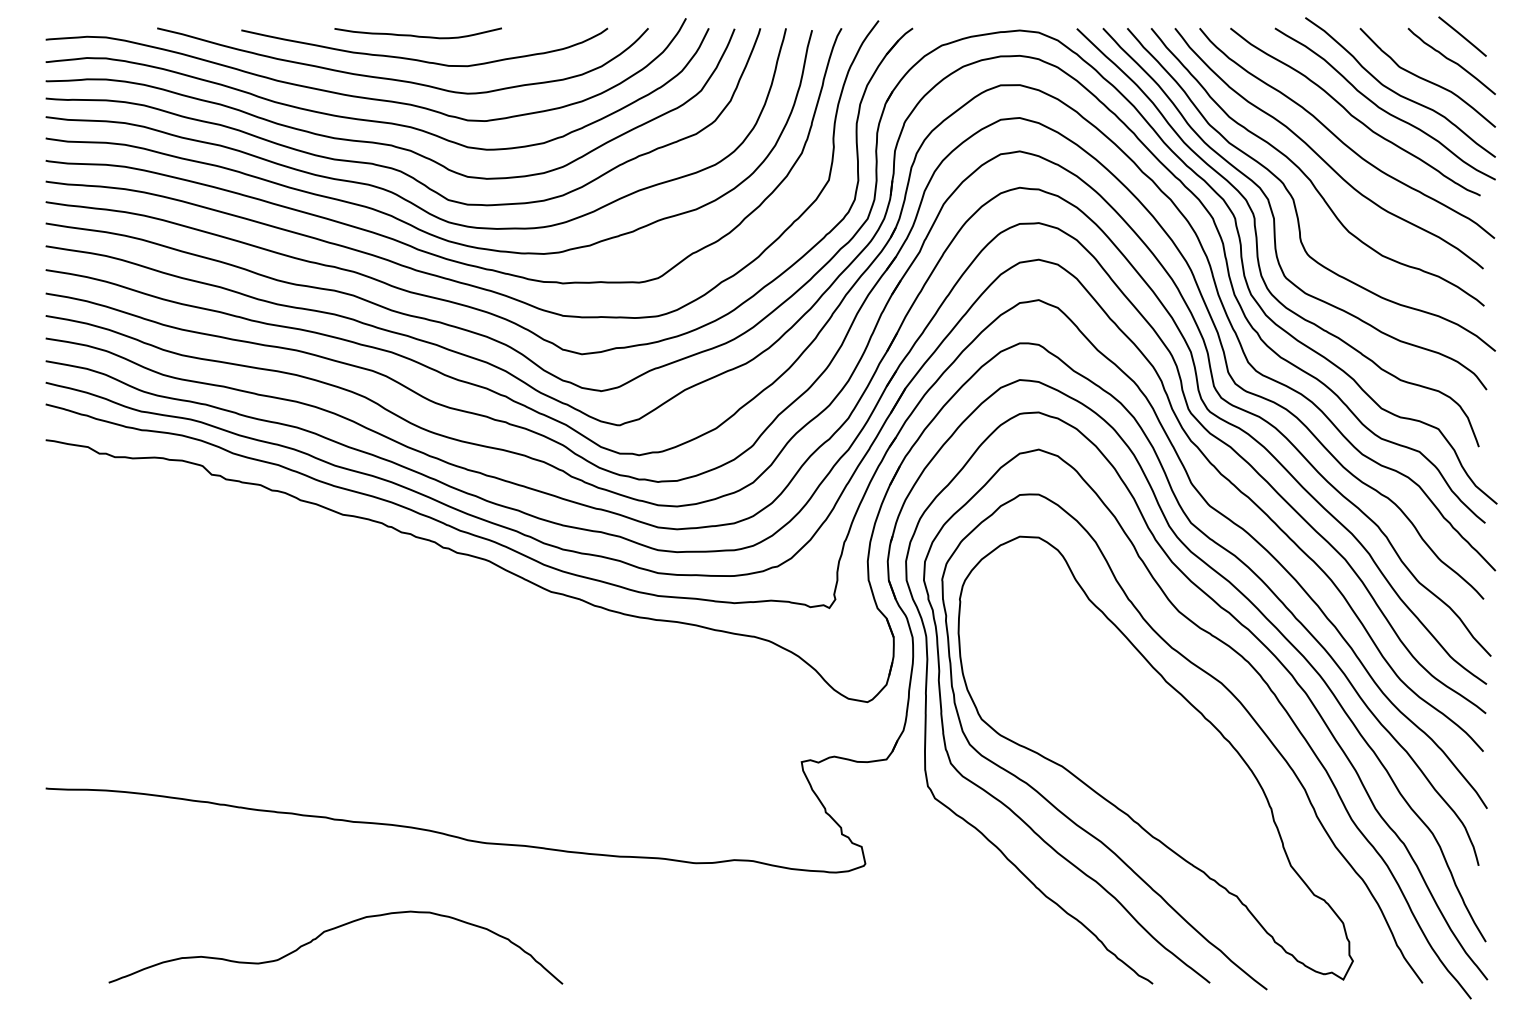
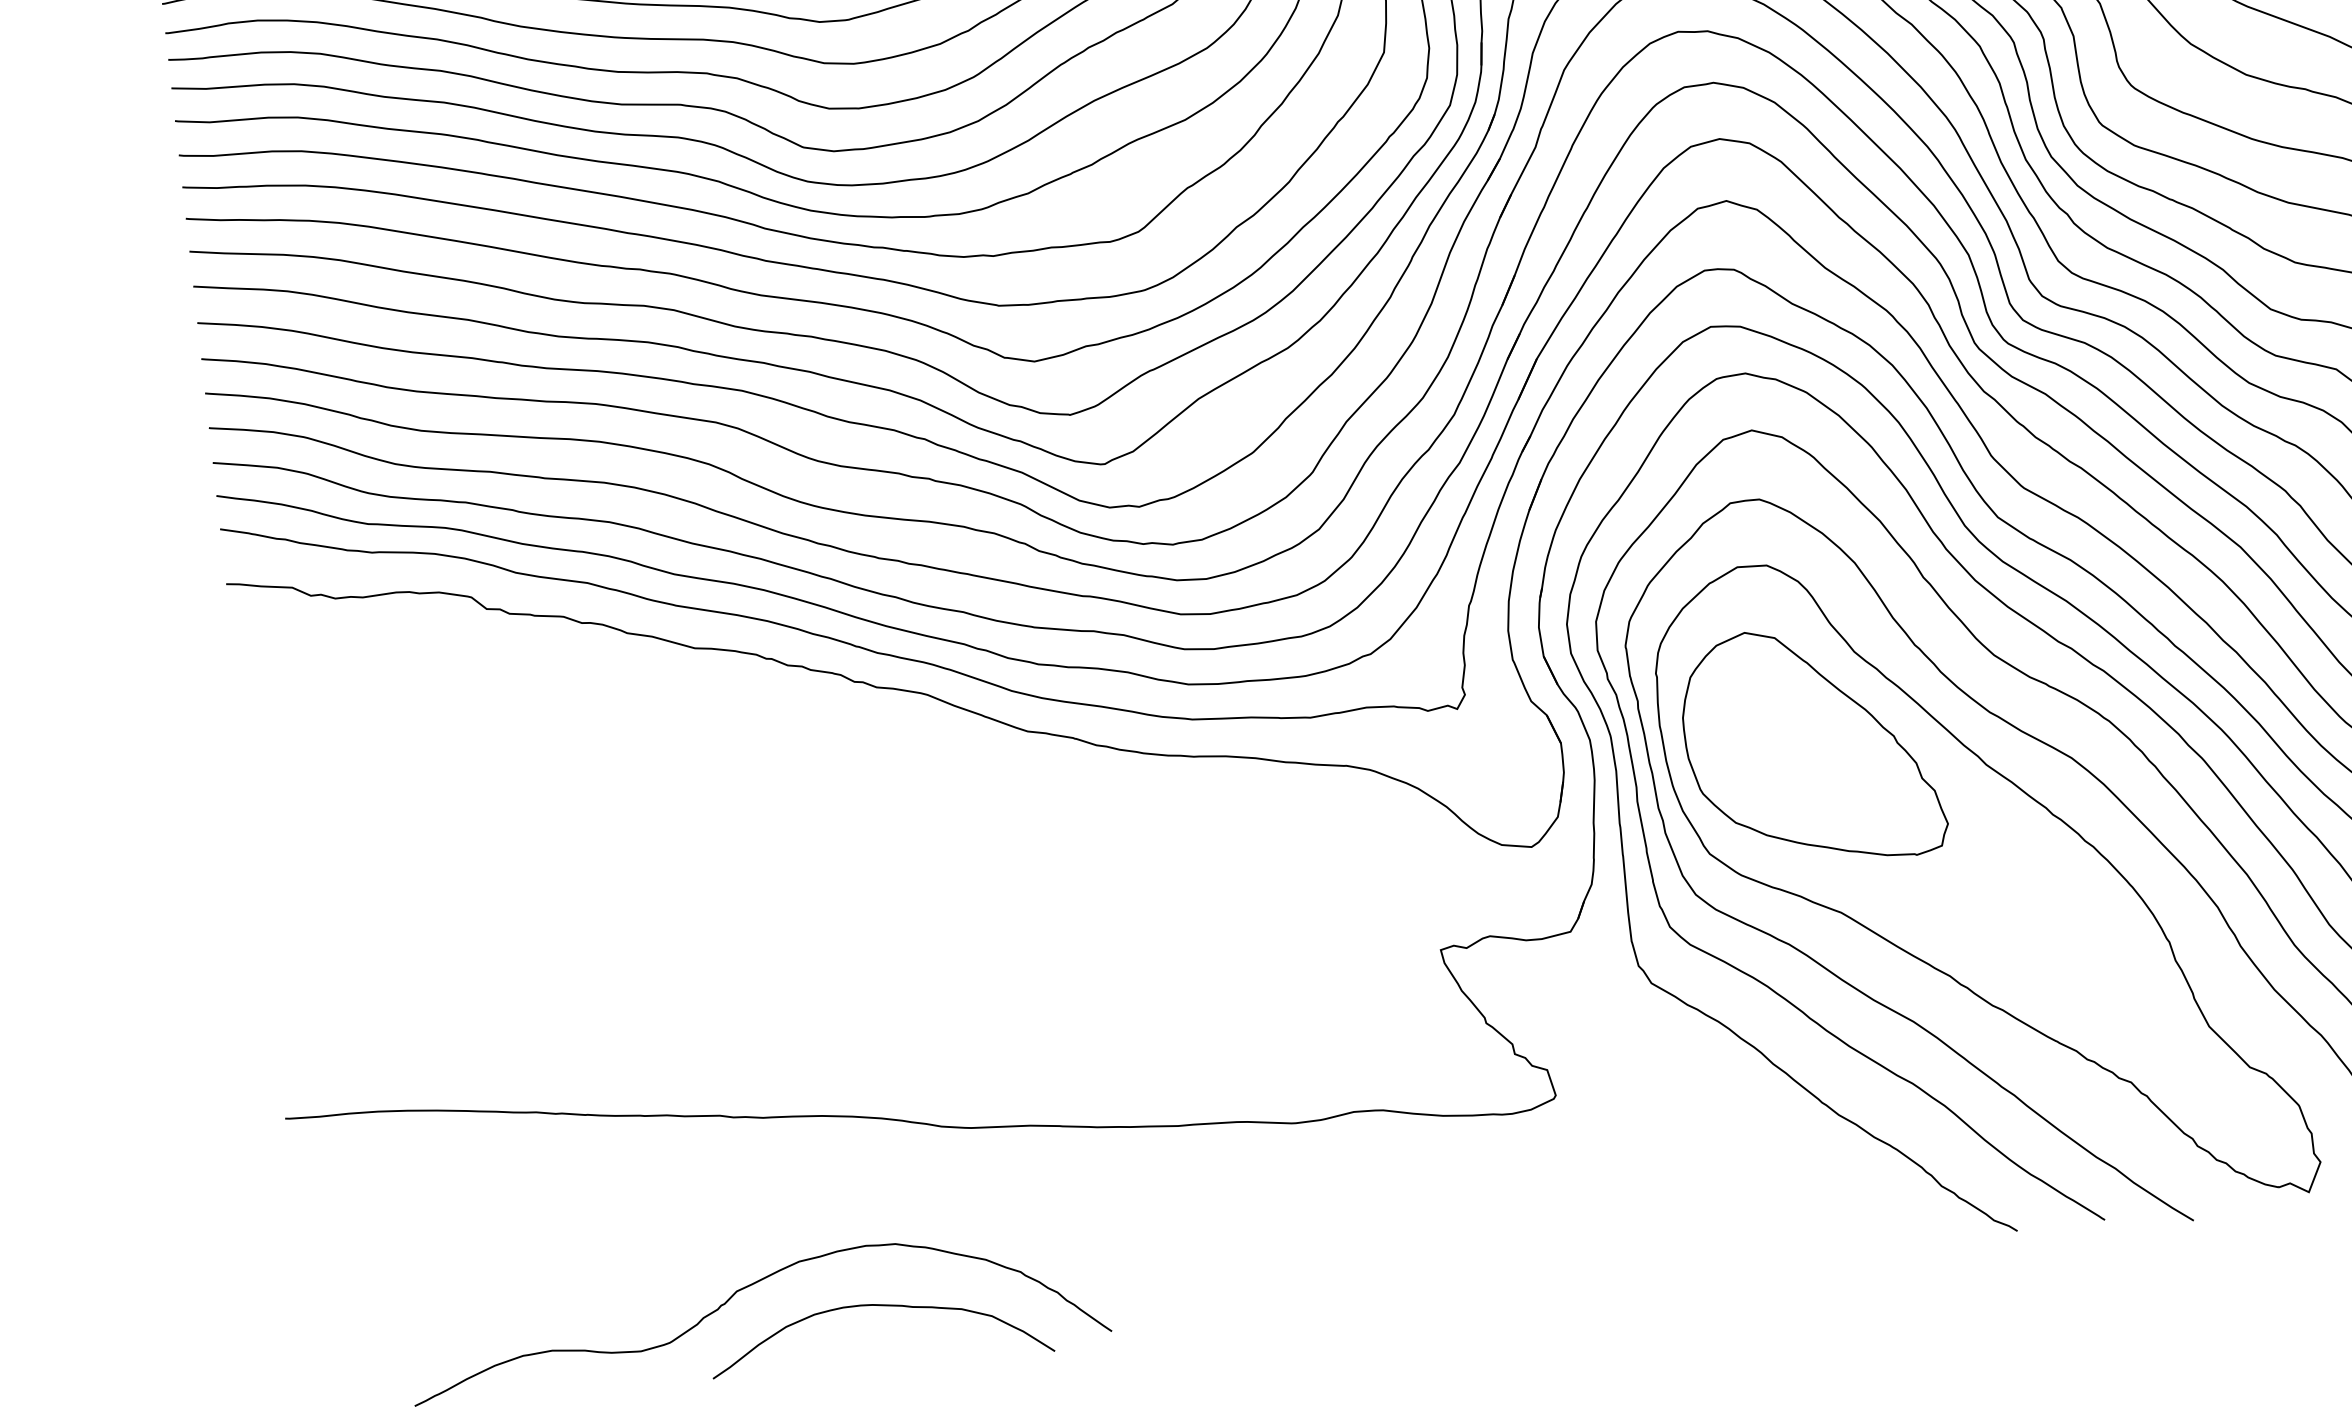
part: (1055, 656) -> (1812, 745), added
curve: (418, 952) -> (885, 1307), added

